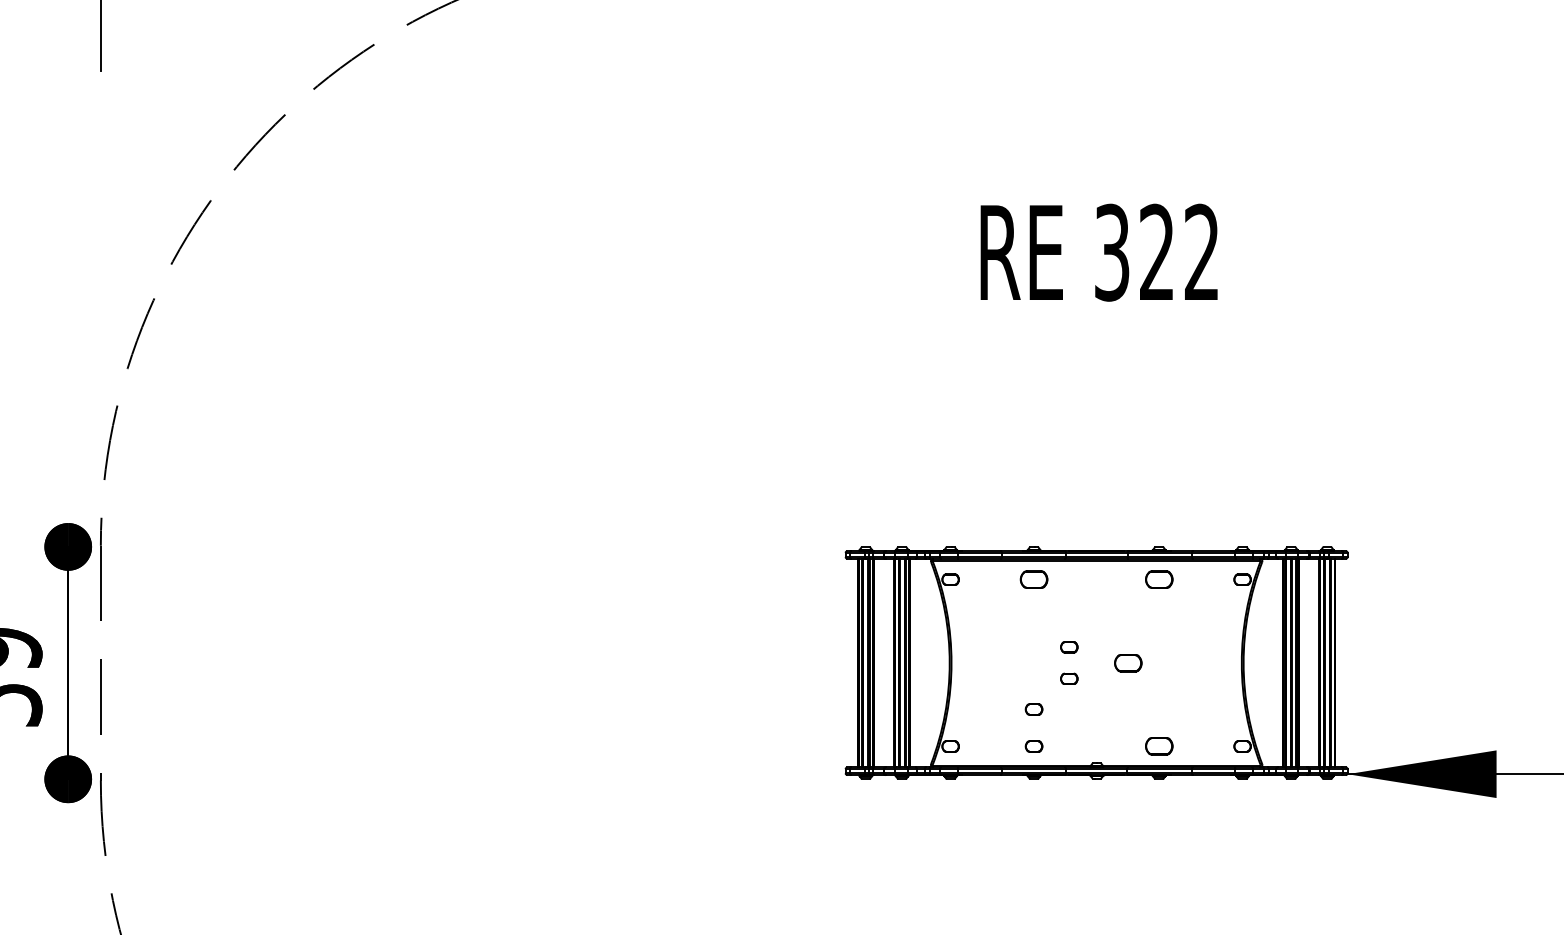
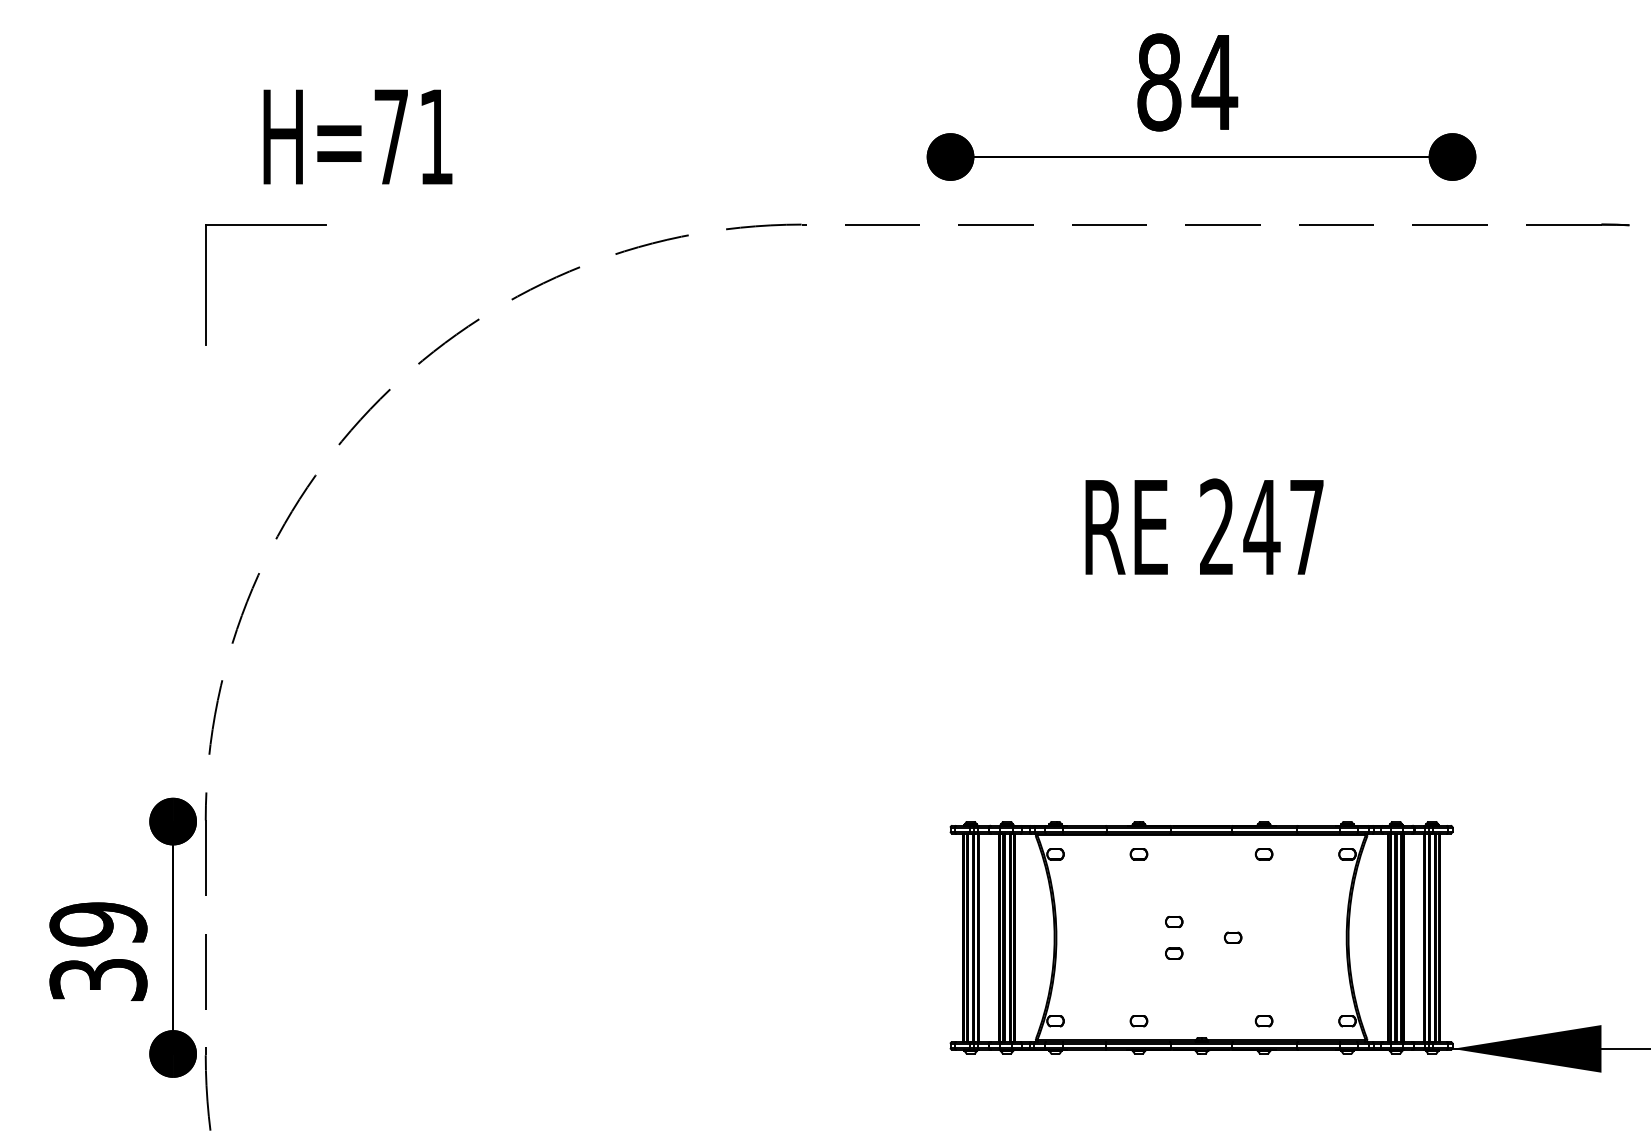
text: (1156, 252) -> (1261, 527), 322 -> 247
part: (1033, 579) -> (1138, 854), size x0.62
part: (1158, 579) -> (1263, 854), size x0.62
part: (1127, 662) -> (1232, 937), size x0.62
part: (1033, 709) -> (1138, 984), removed
part: (1158, 746) -> (1263, 1021), size x0.62

